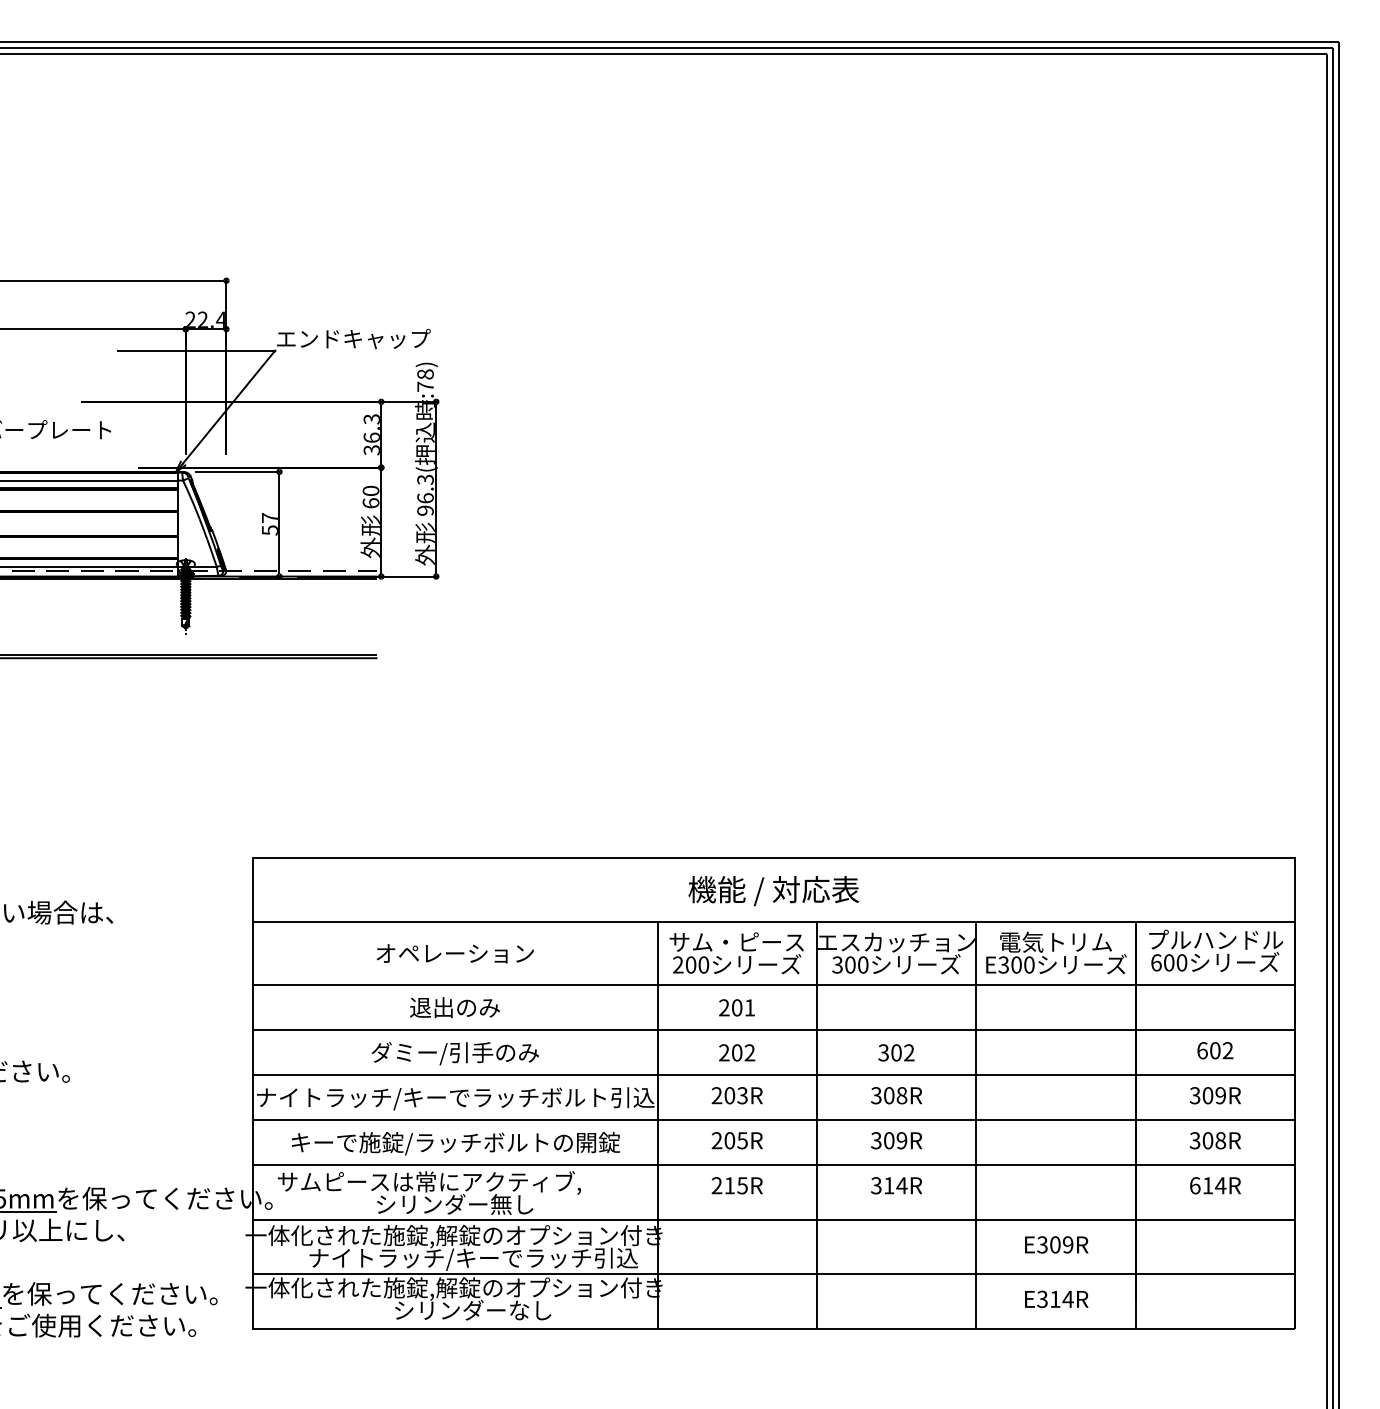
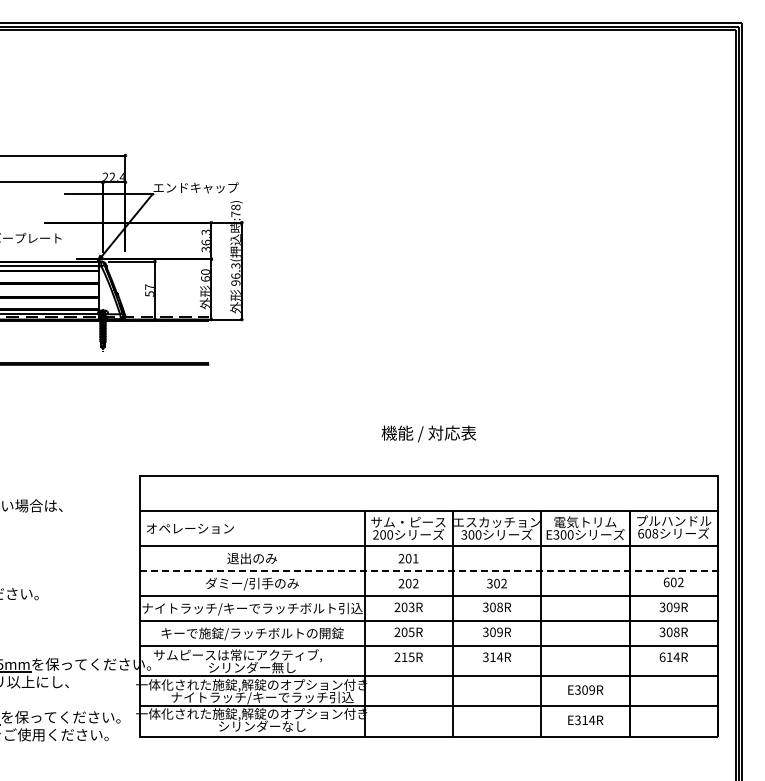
text: (772, 890) -> (428, 433), moved
text: (455, 953) -> (190, 528), moved
text: (1182, 964) -> (655, 534), 600 -> 608
line: (774, 1030) -> (429, 571), solid -> dashed

